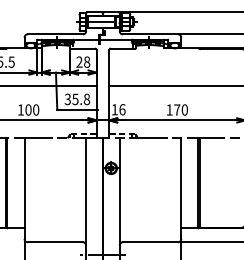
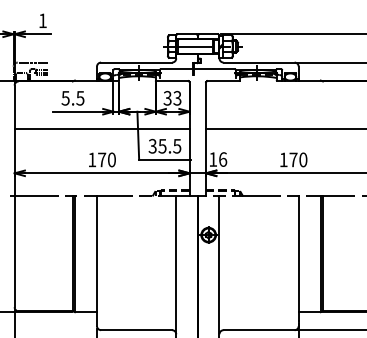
text: (83, 62) -> (172, 98), 28 -> 33
text: (87, 99) -> (177, 146), 35.8 -> 35.5
text: (28, 109) -> (102, 159), 100 -> 170

